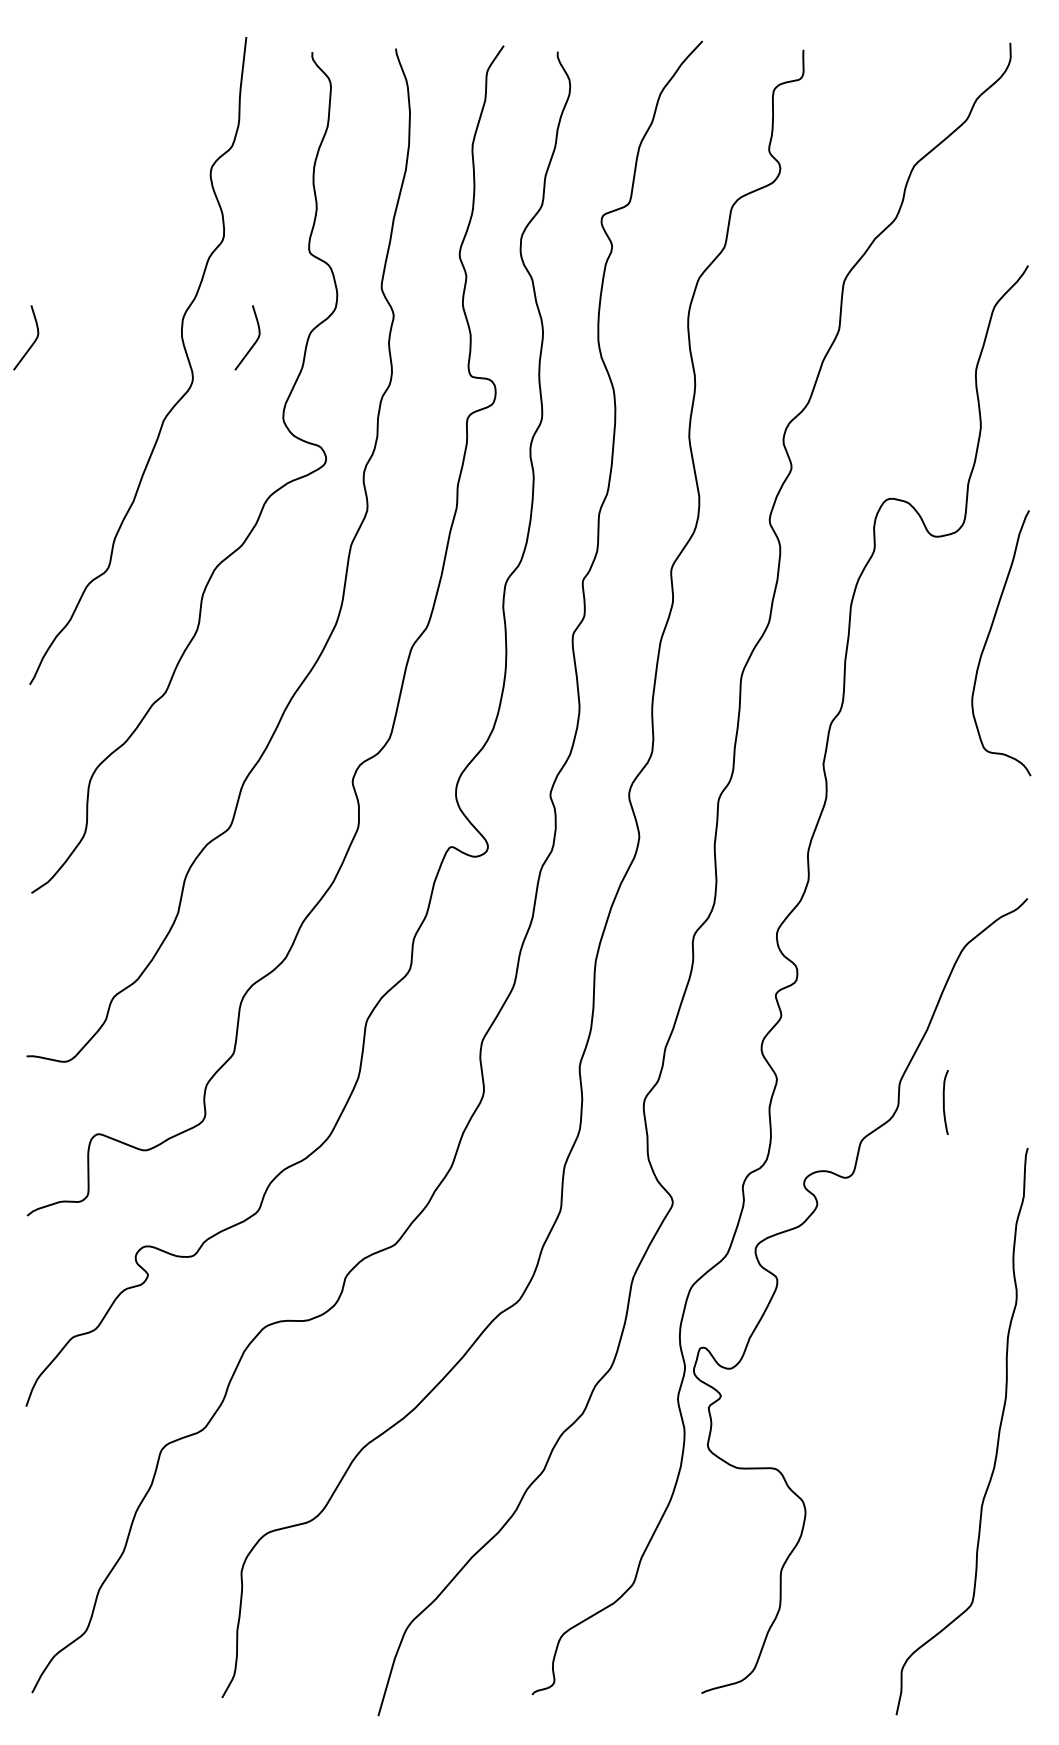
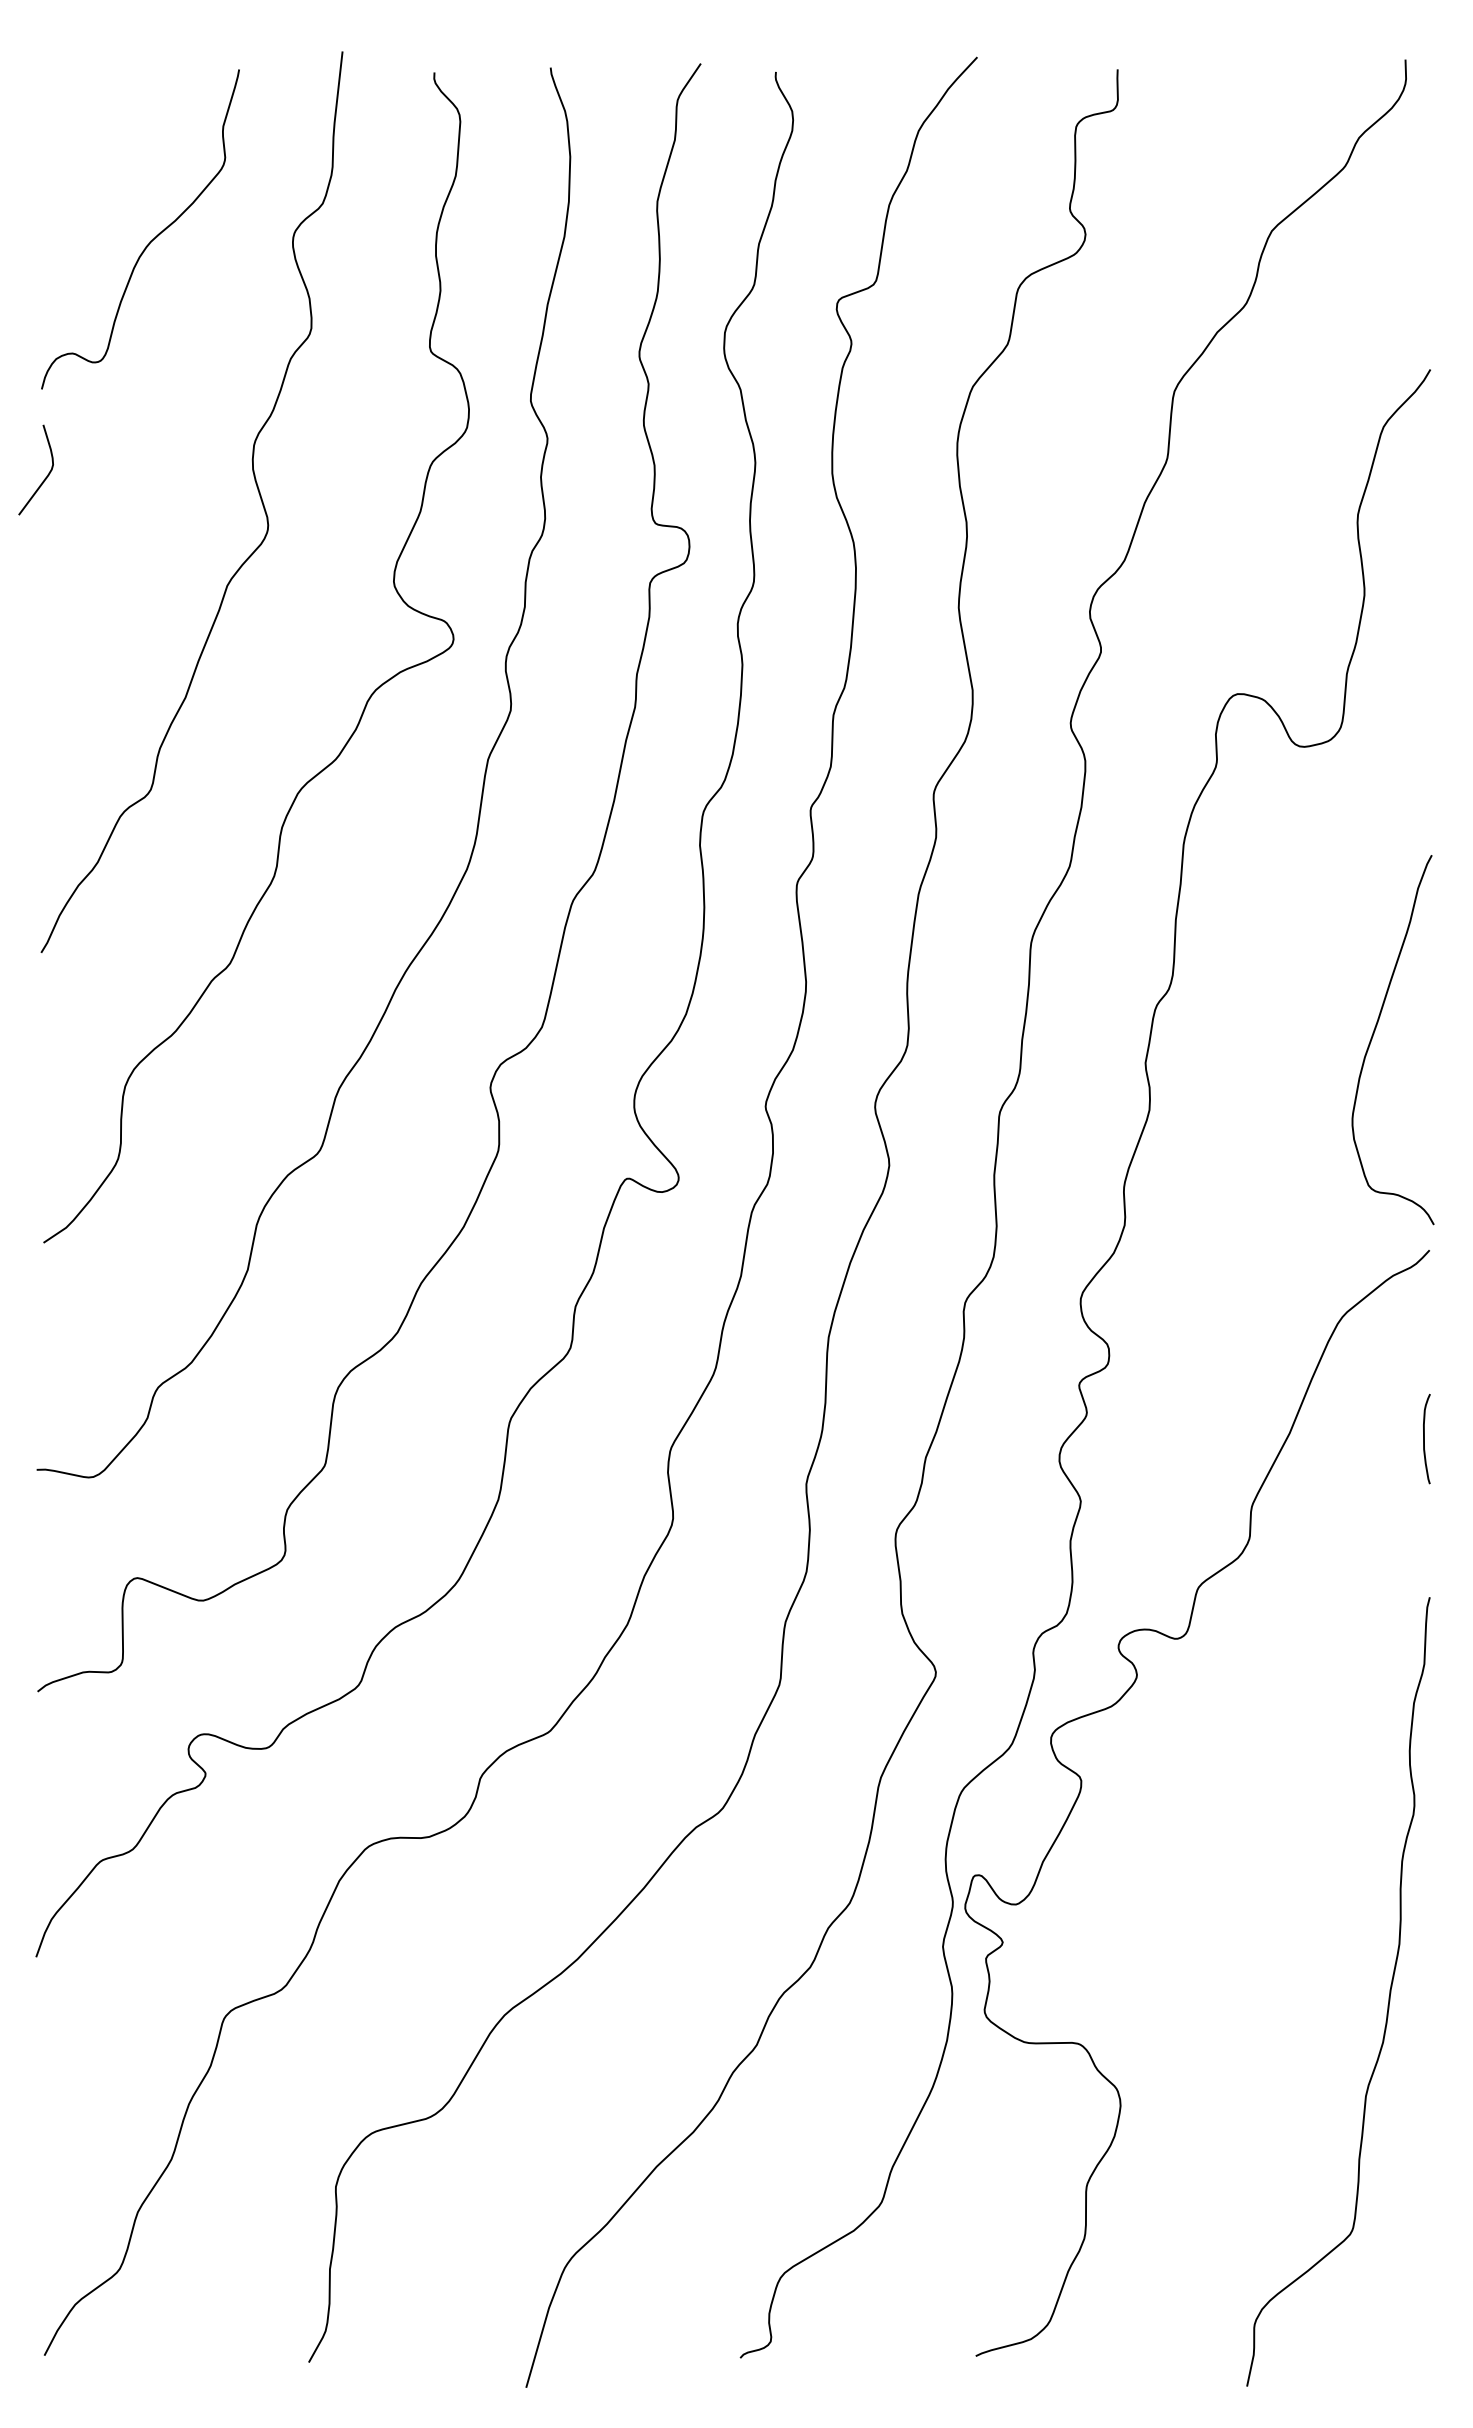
curve: (108, 172) -> (150, 240), added
curve: (253, 343) -> (352, 478), removed
curve: (988, 637) -> (1375, 1031), moved
curve: (944, 1102) -> (1424, 1439), moved

